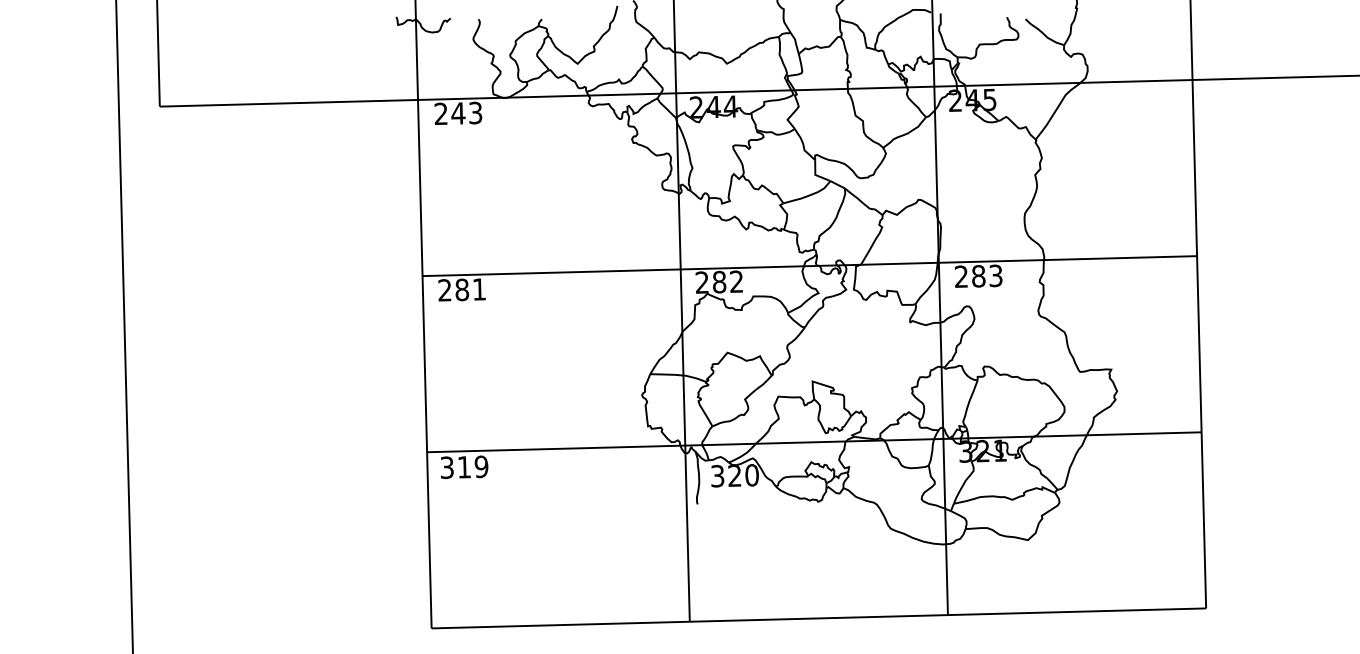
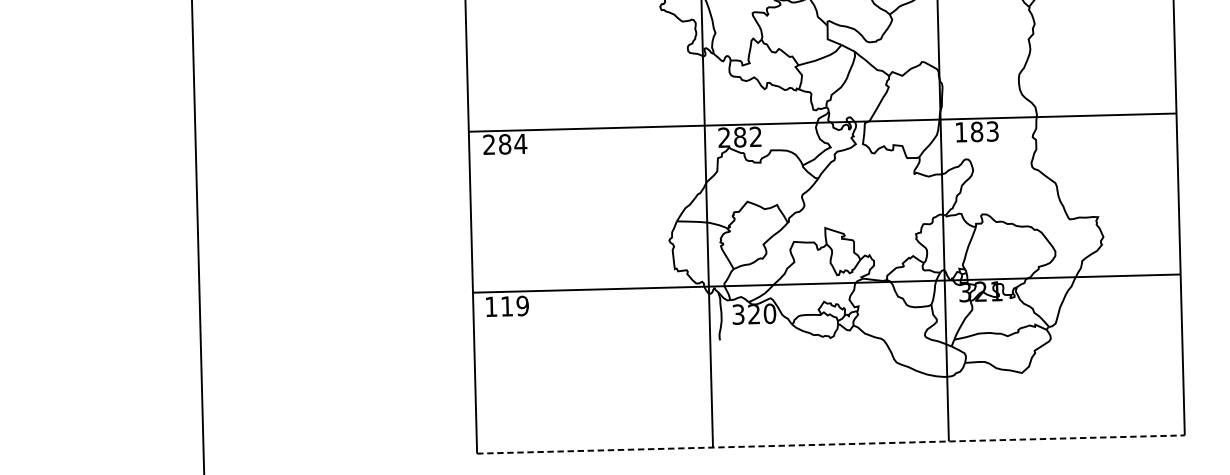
text: (960, 276) -> (960, 132), 283 -> 183
text: (479, 289) -> (520, 143), 281 -> 284
text: (447, 467) -> (491, 306), 319 -> 119
line: (819, 618) -> (831, 444), solid -> dashed

